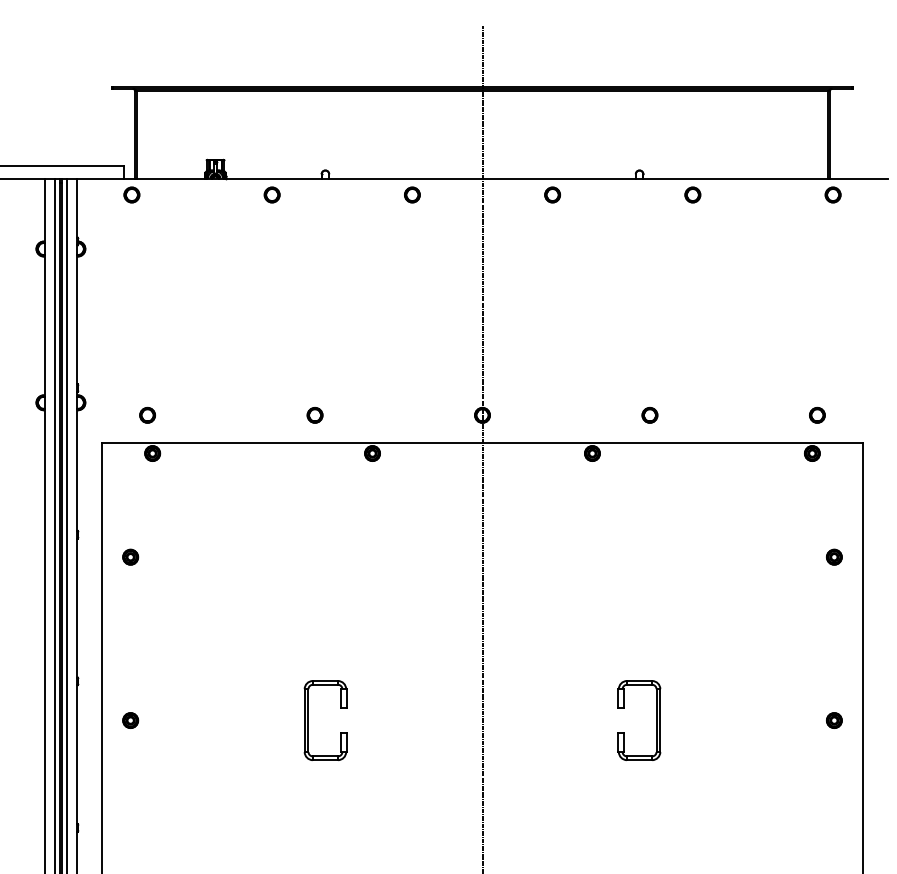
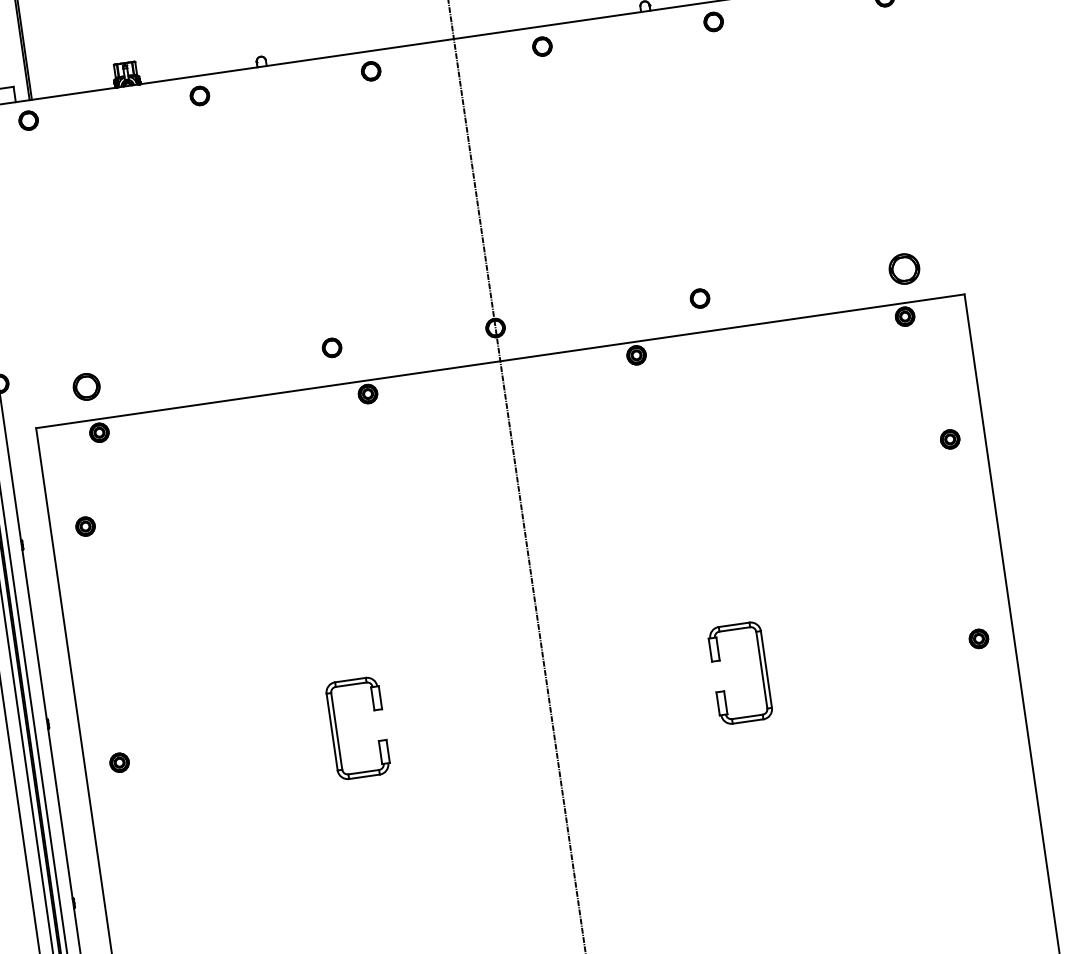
circle: (147, 415) -> (86, 387), size x1.4
circle: (314, 415) -> (331, 348), moved
circle: (817, 415) -> (904, 269), size x1.6
part: (130, 556) -> (85, 525), moved

